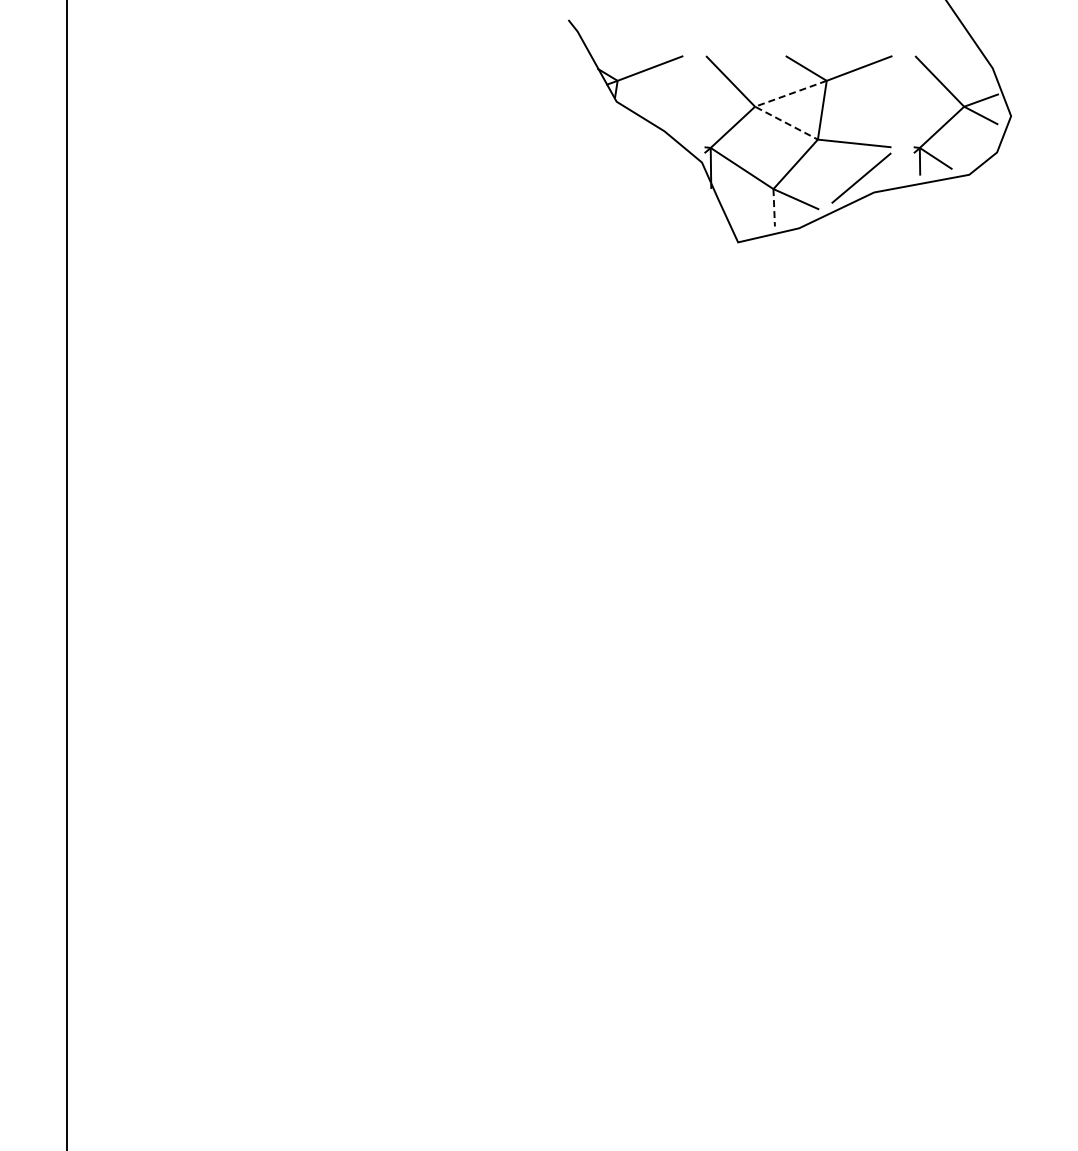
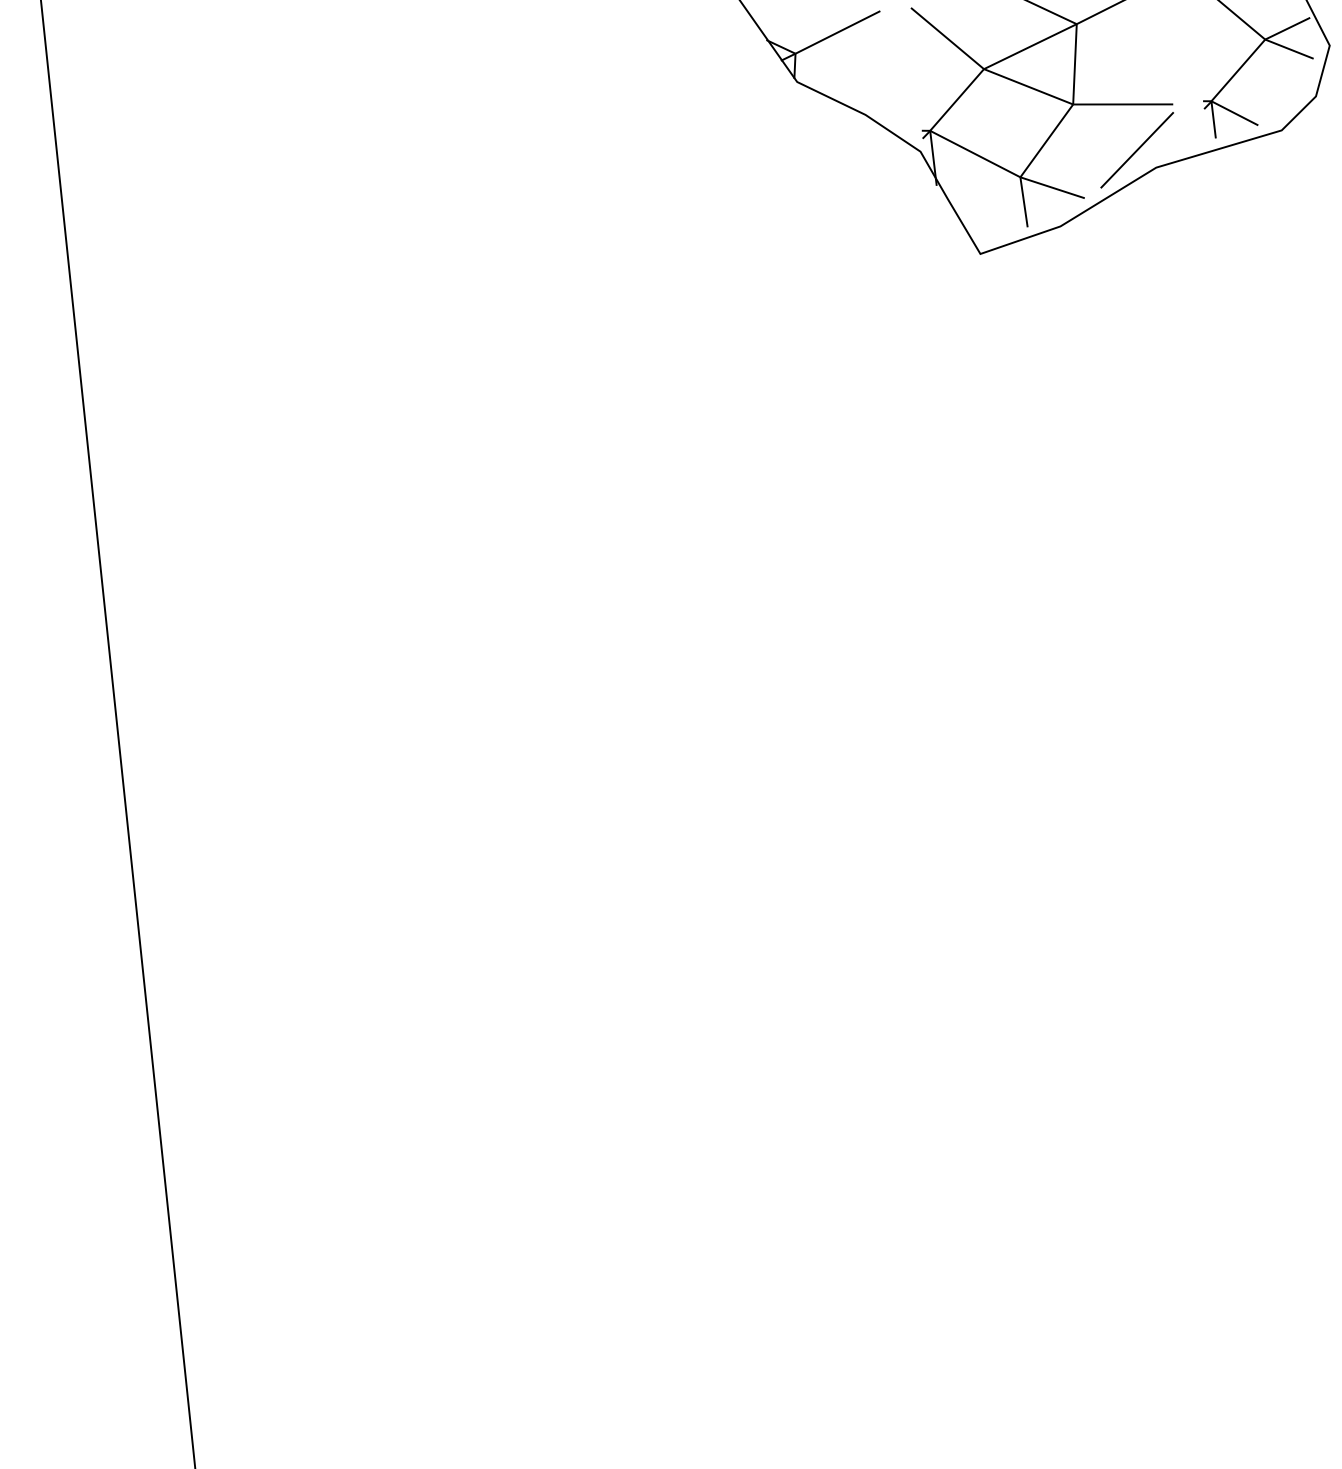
line: (756, 106) -> (985, 68), dashed -> solid
line: (774, 207) -> (1024, 201), dashed -> solid

